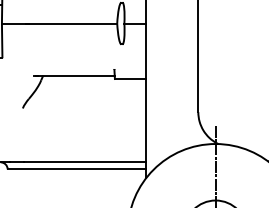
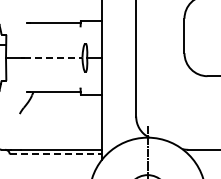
line: (73, 23) -> (53, 57), solid -> dashed
line: (76, 169) -> (55, 154), solid -> dashed

